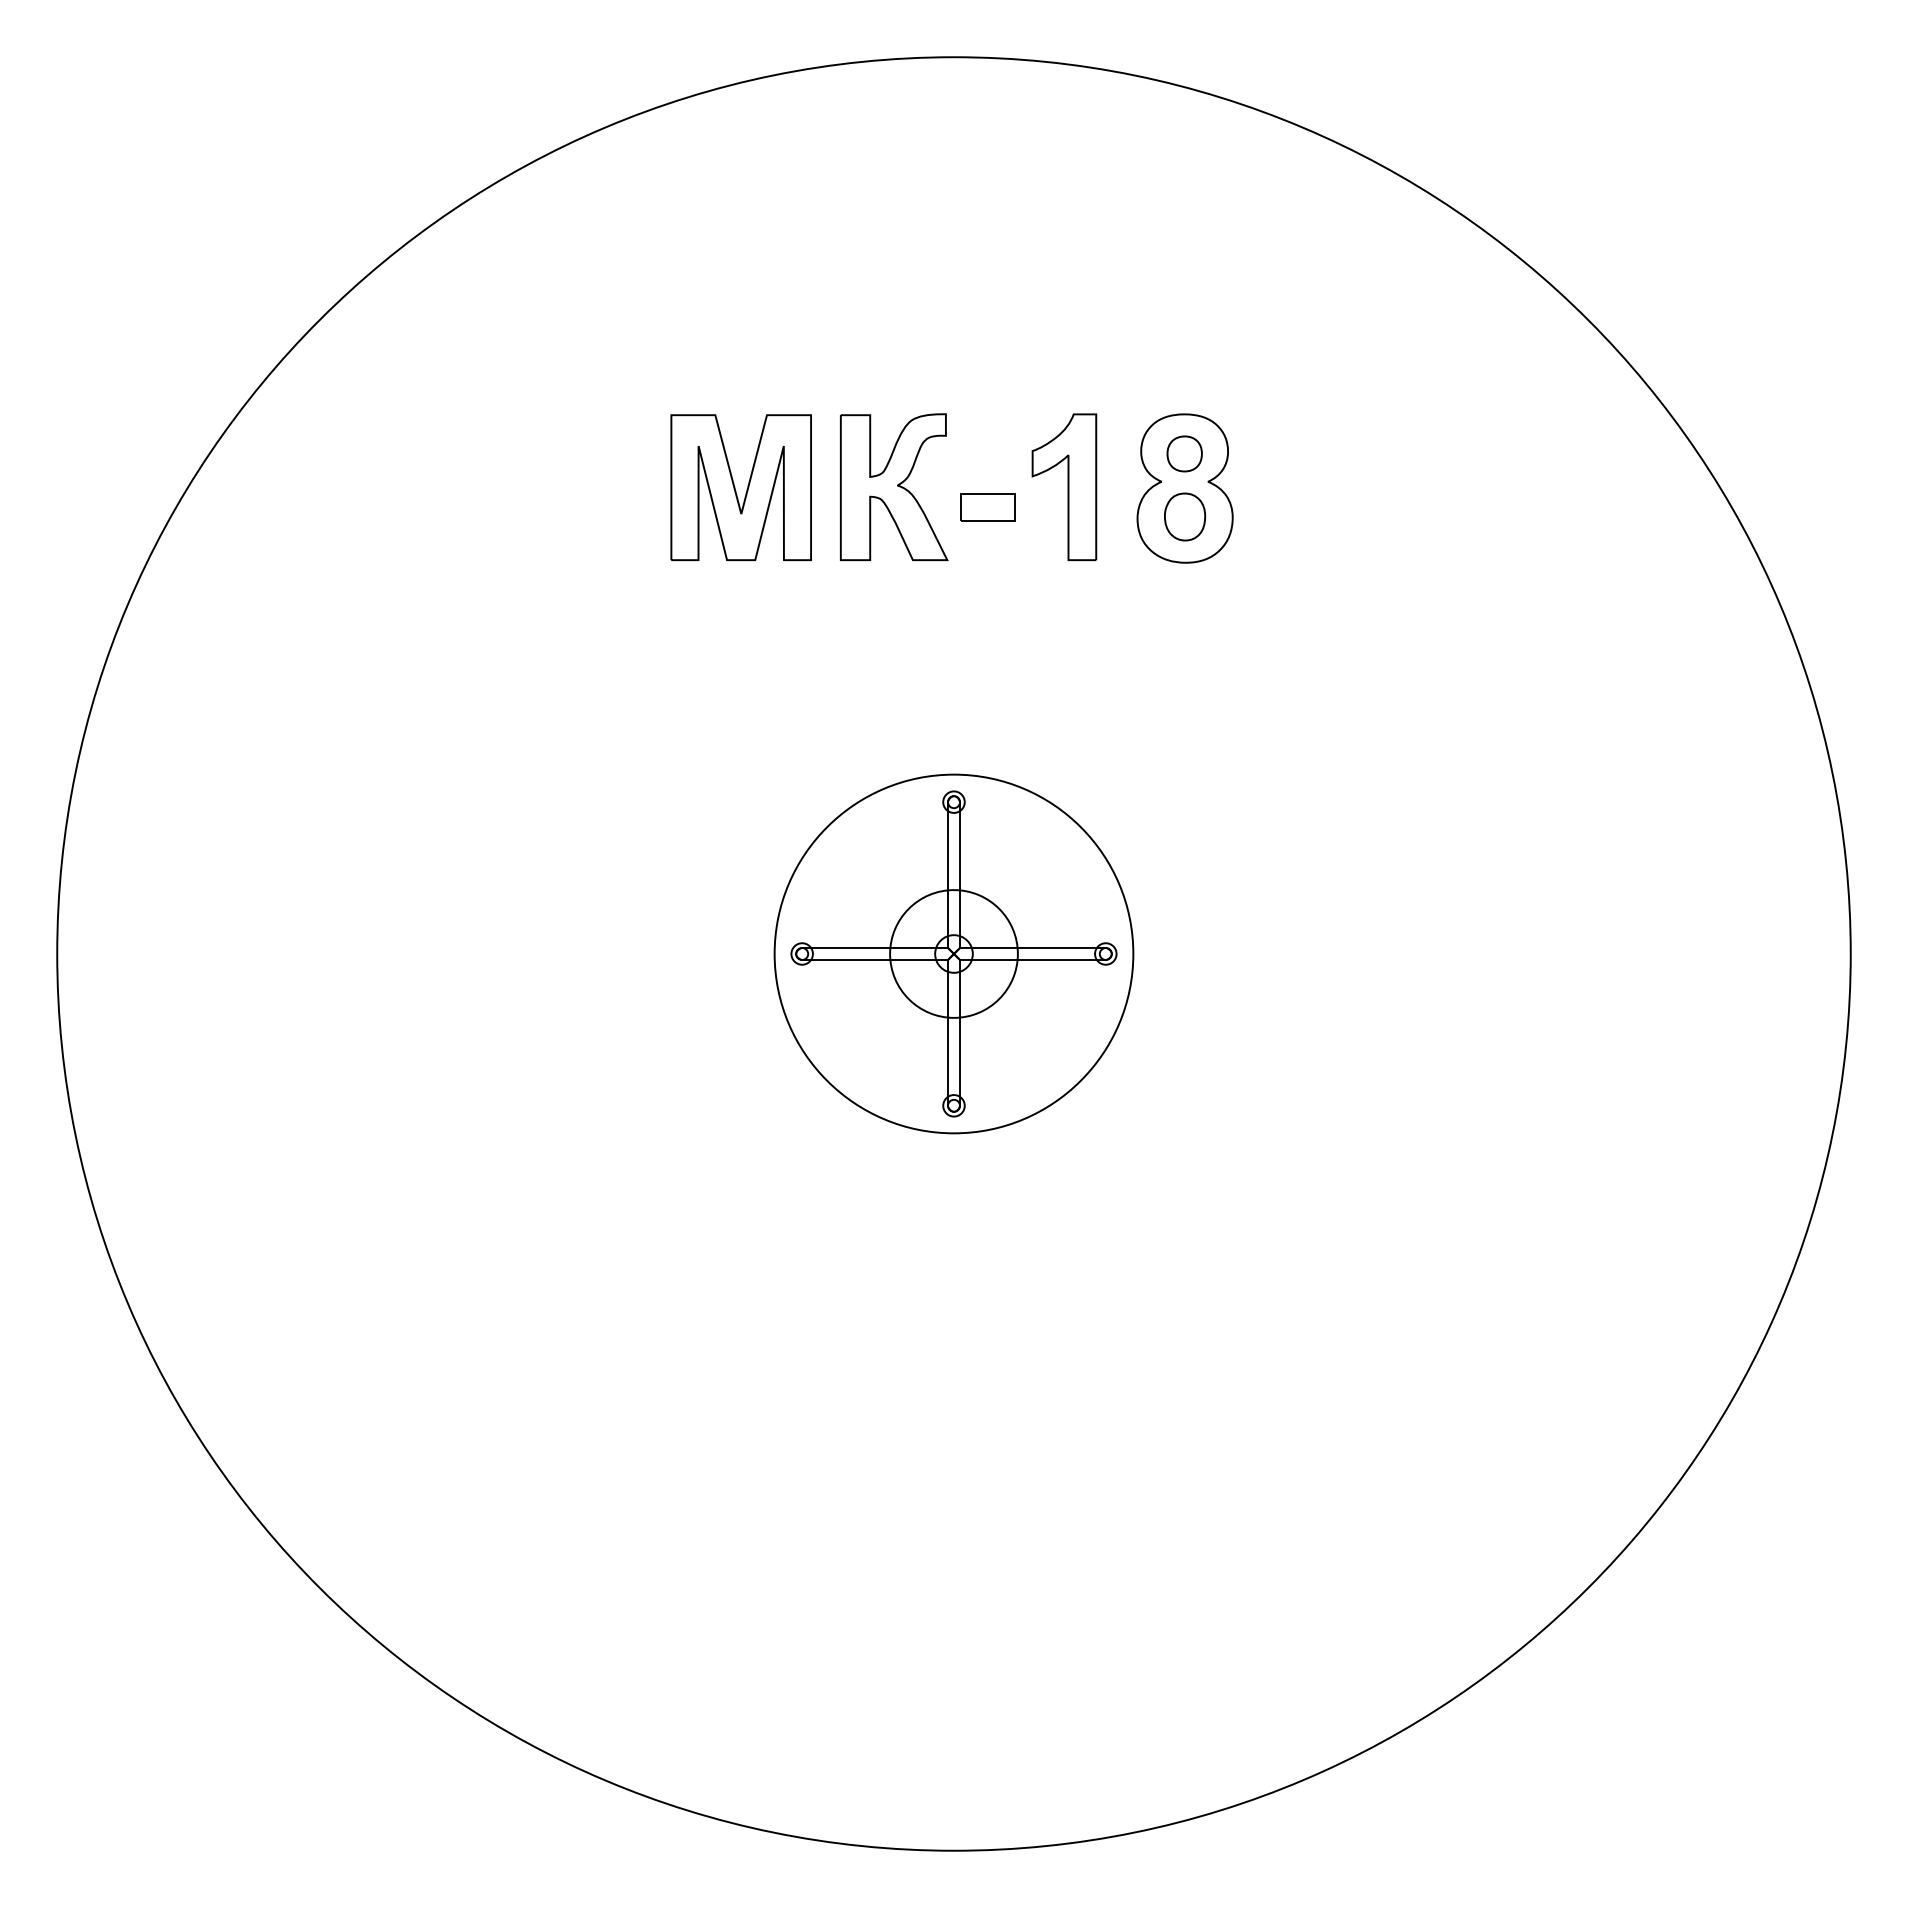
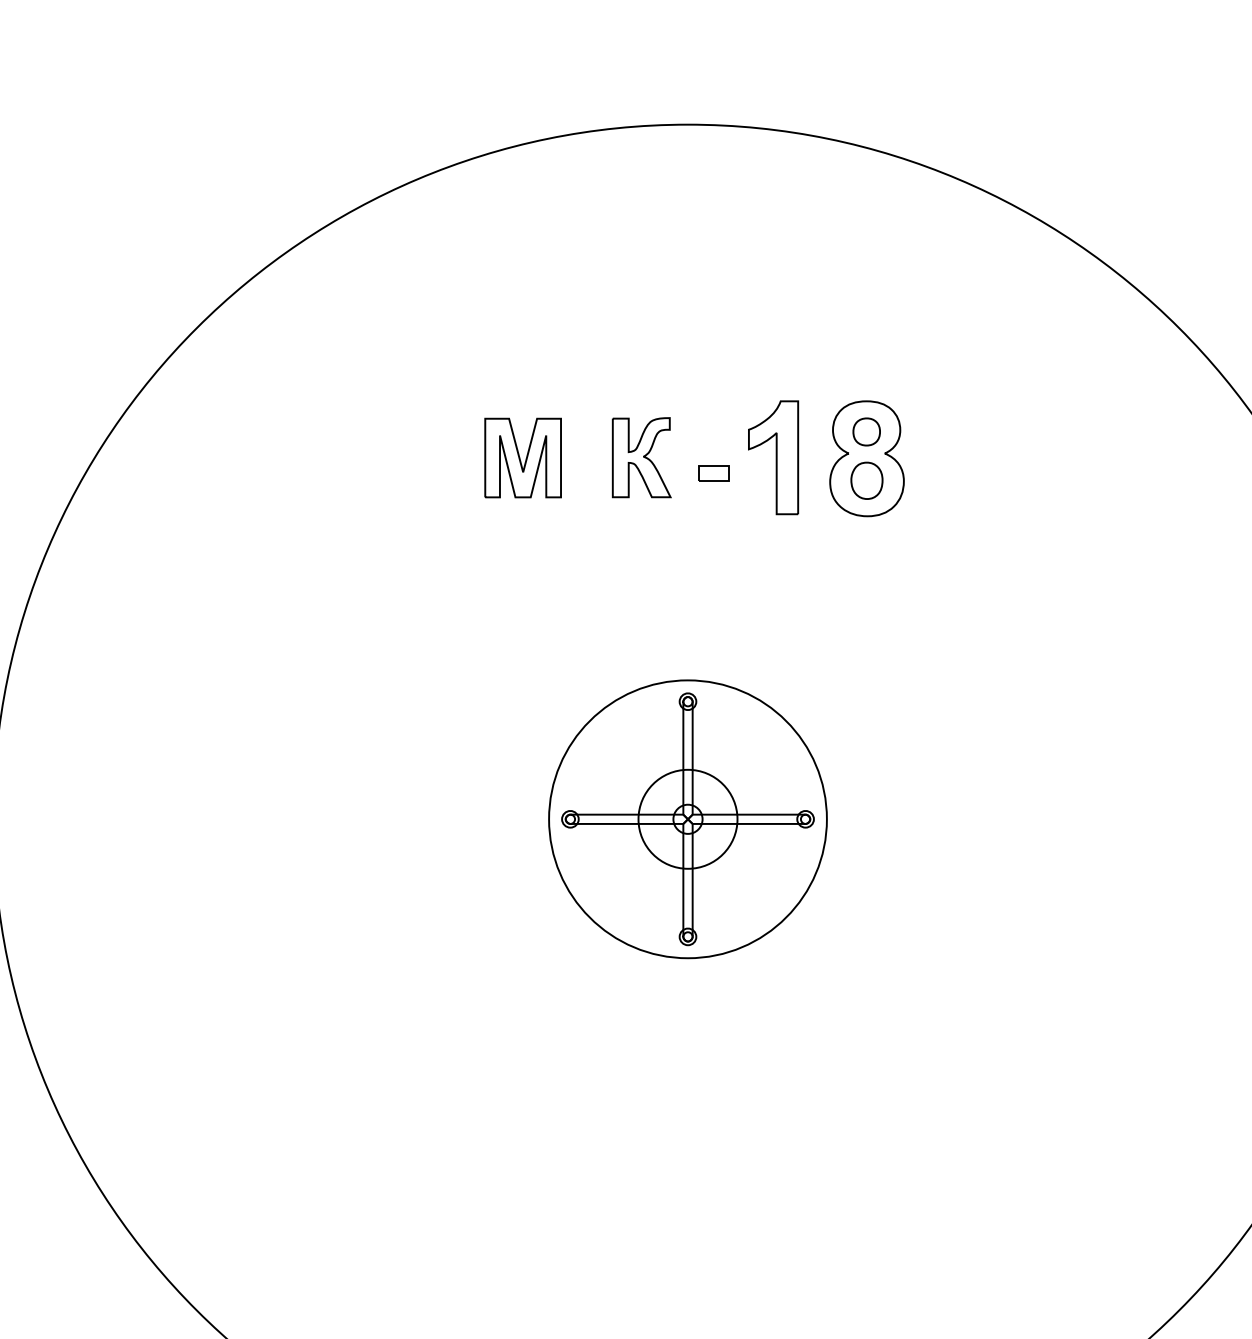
part: (894, 486) -> (641, 457), size x0.7
part: (740, 487) -> (522, 457), size x0.7
part: (987, 507) -> (713, 473), size x0.7

